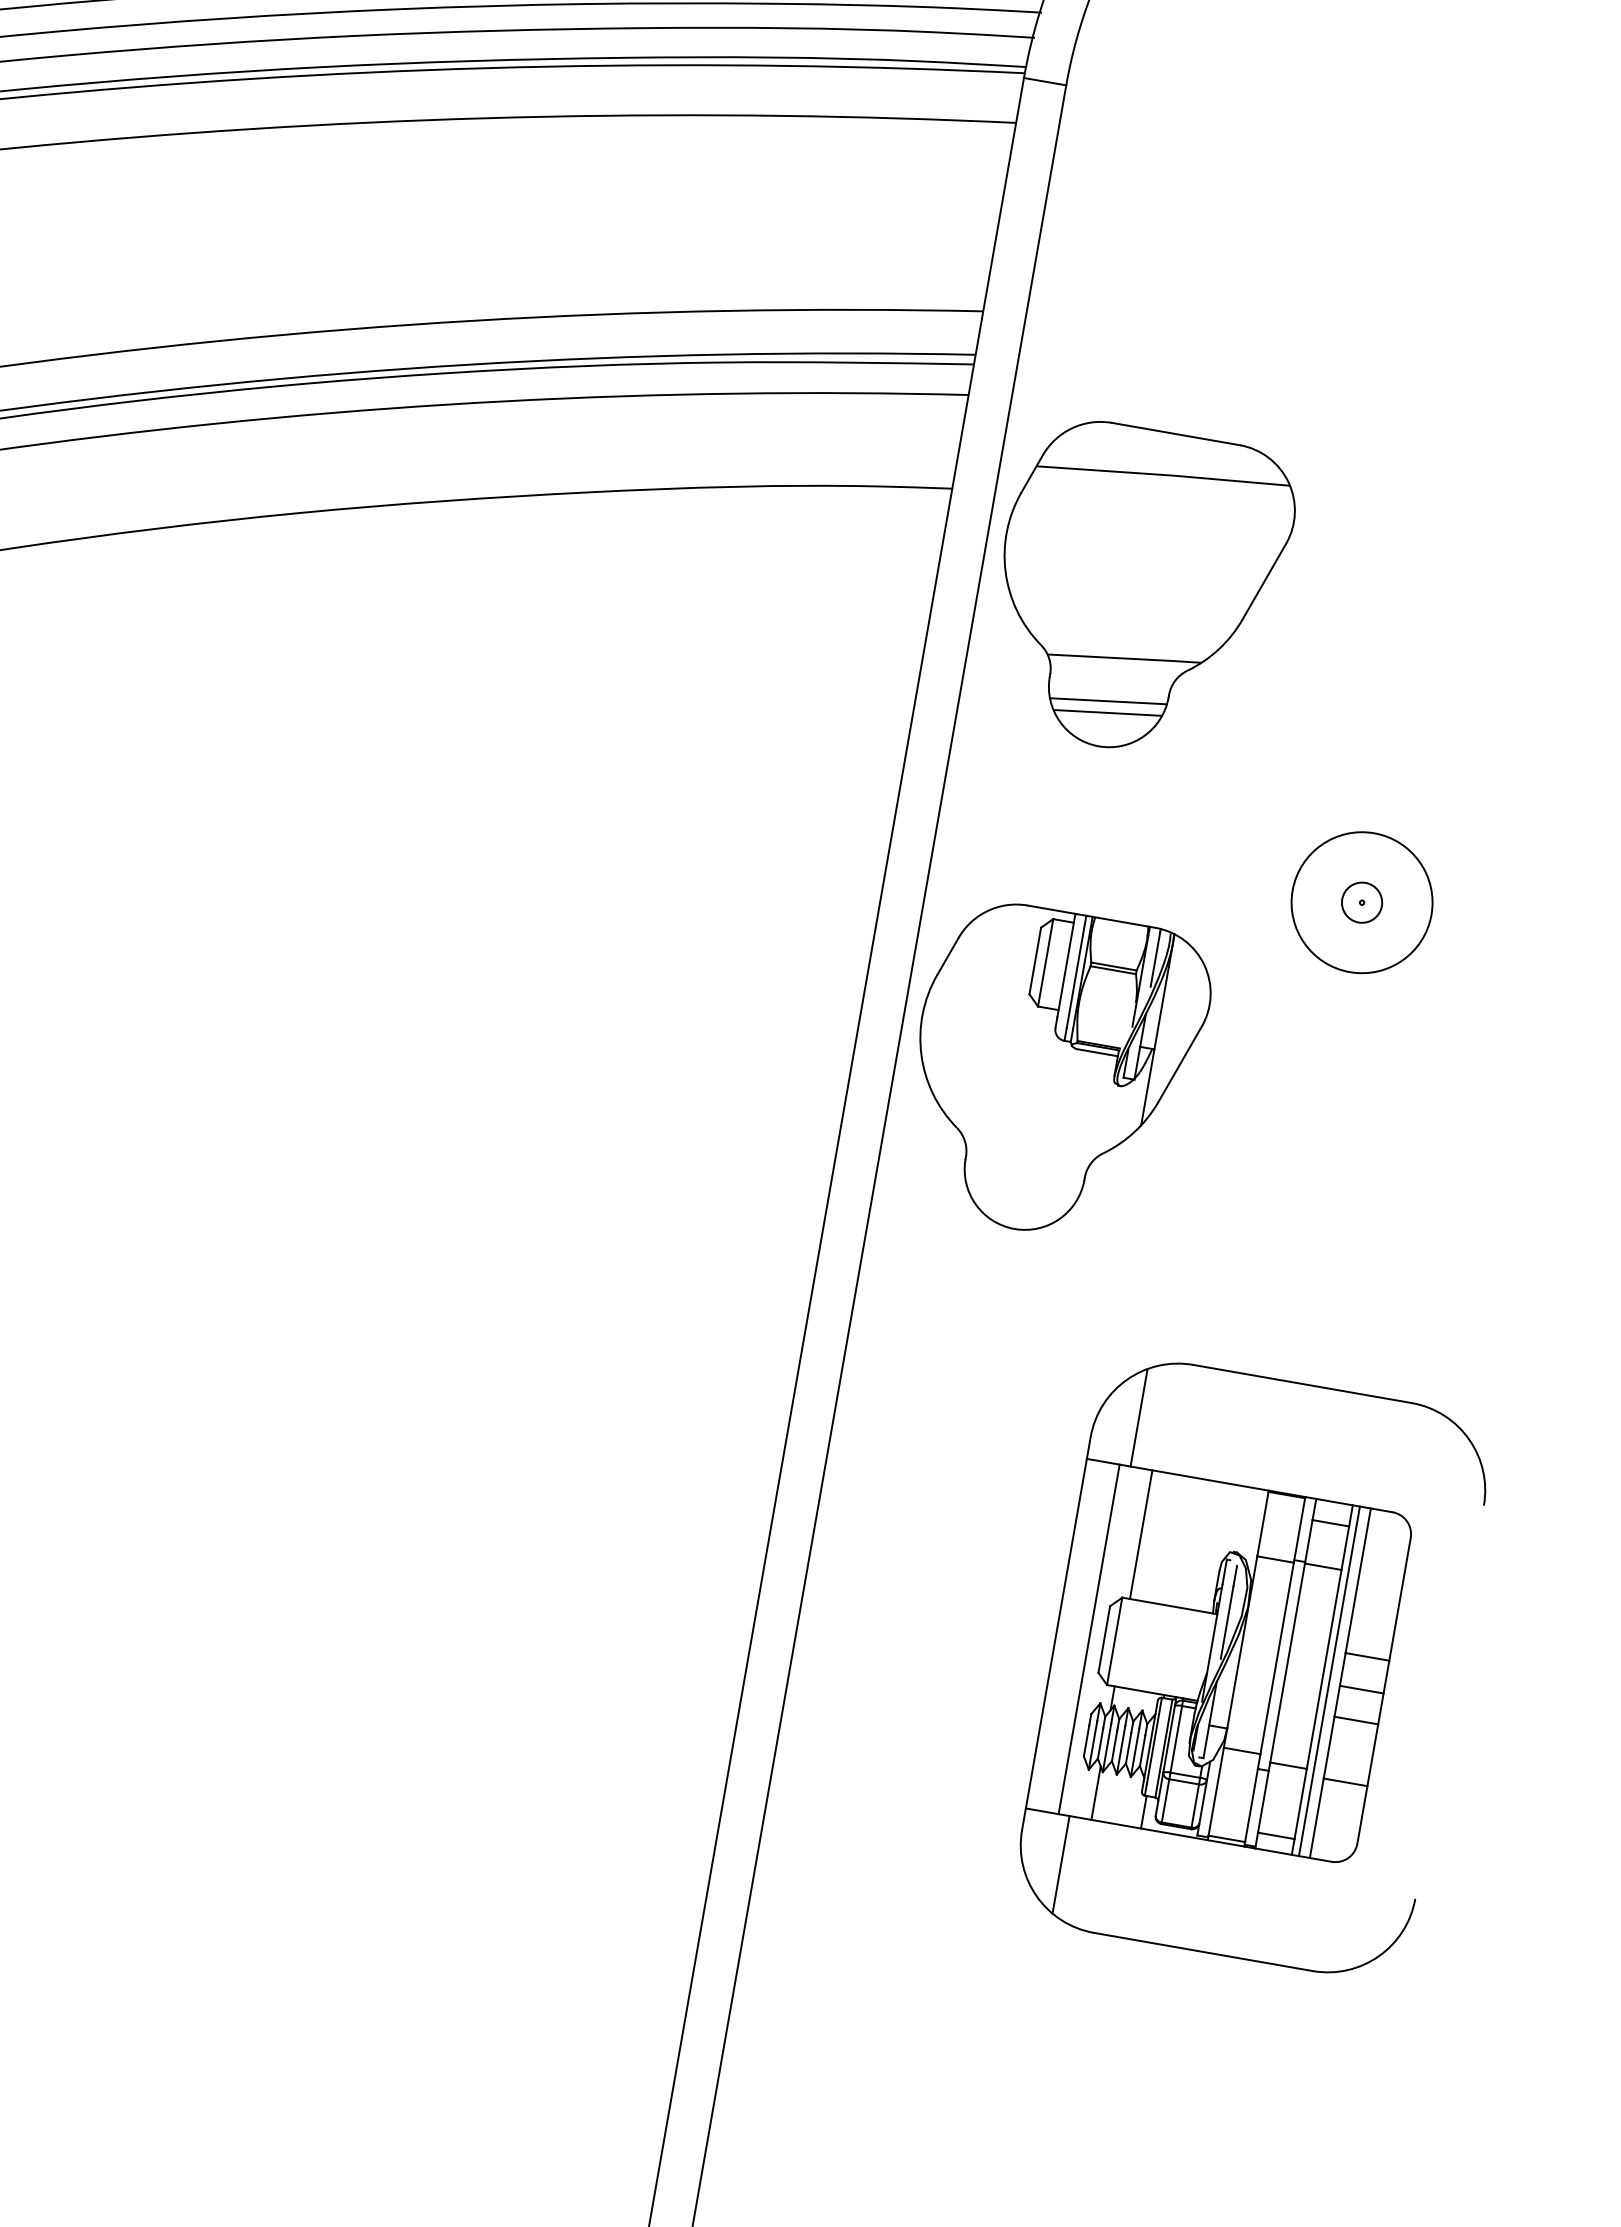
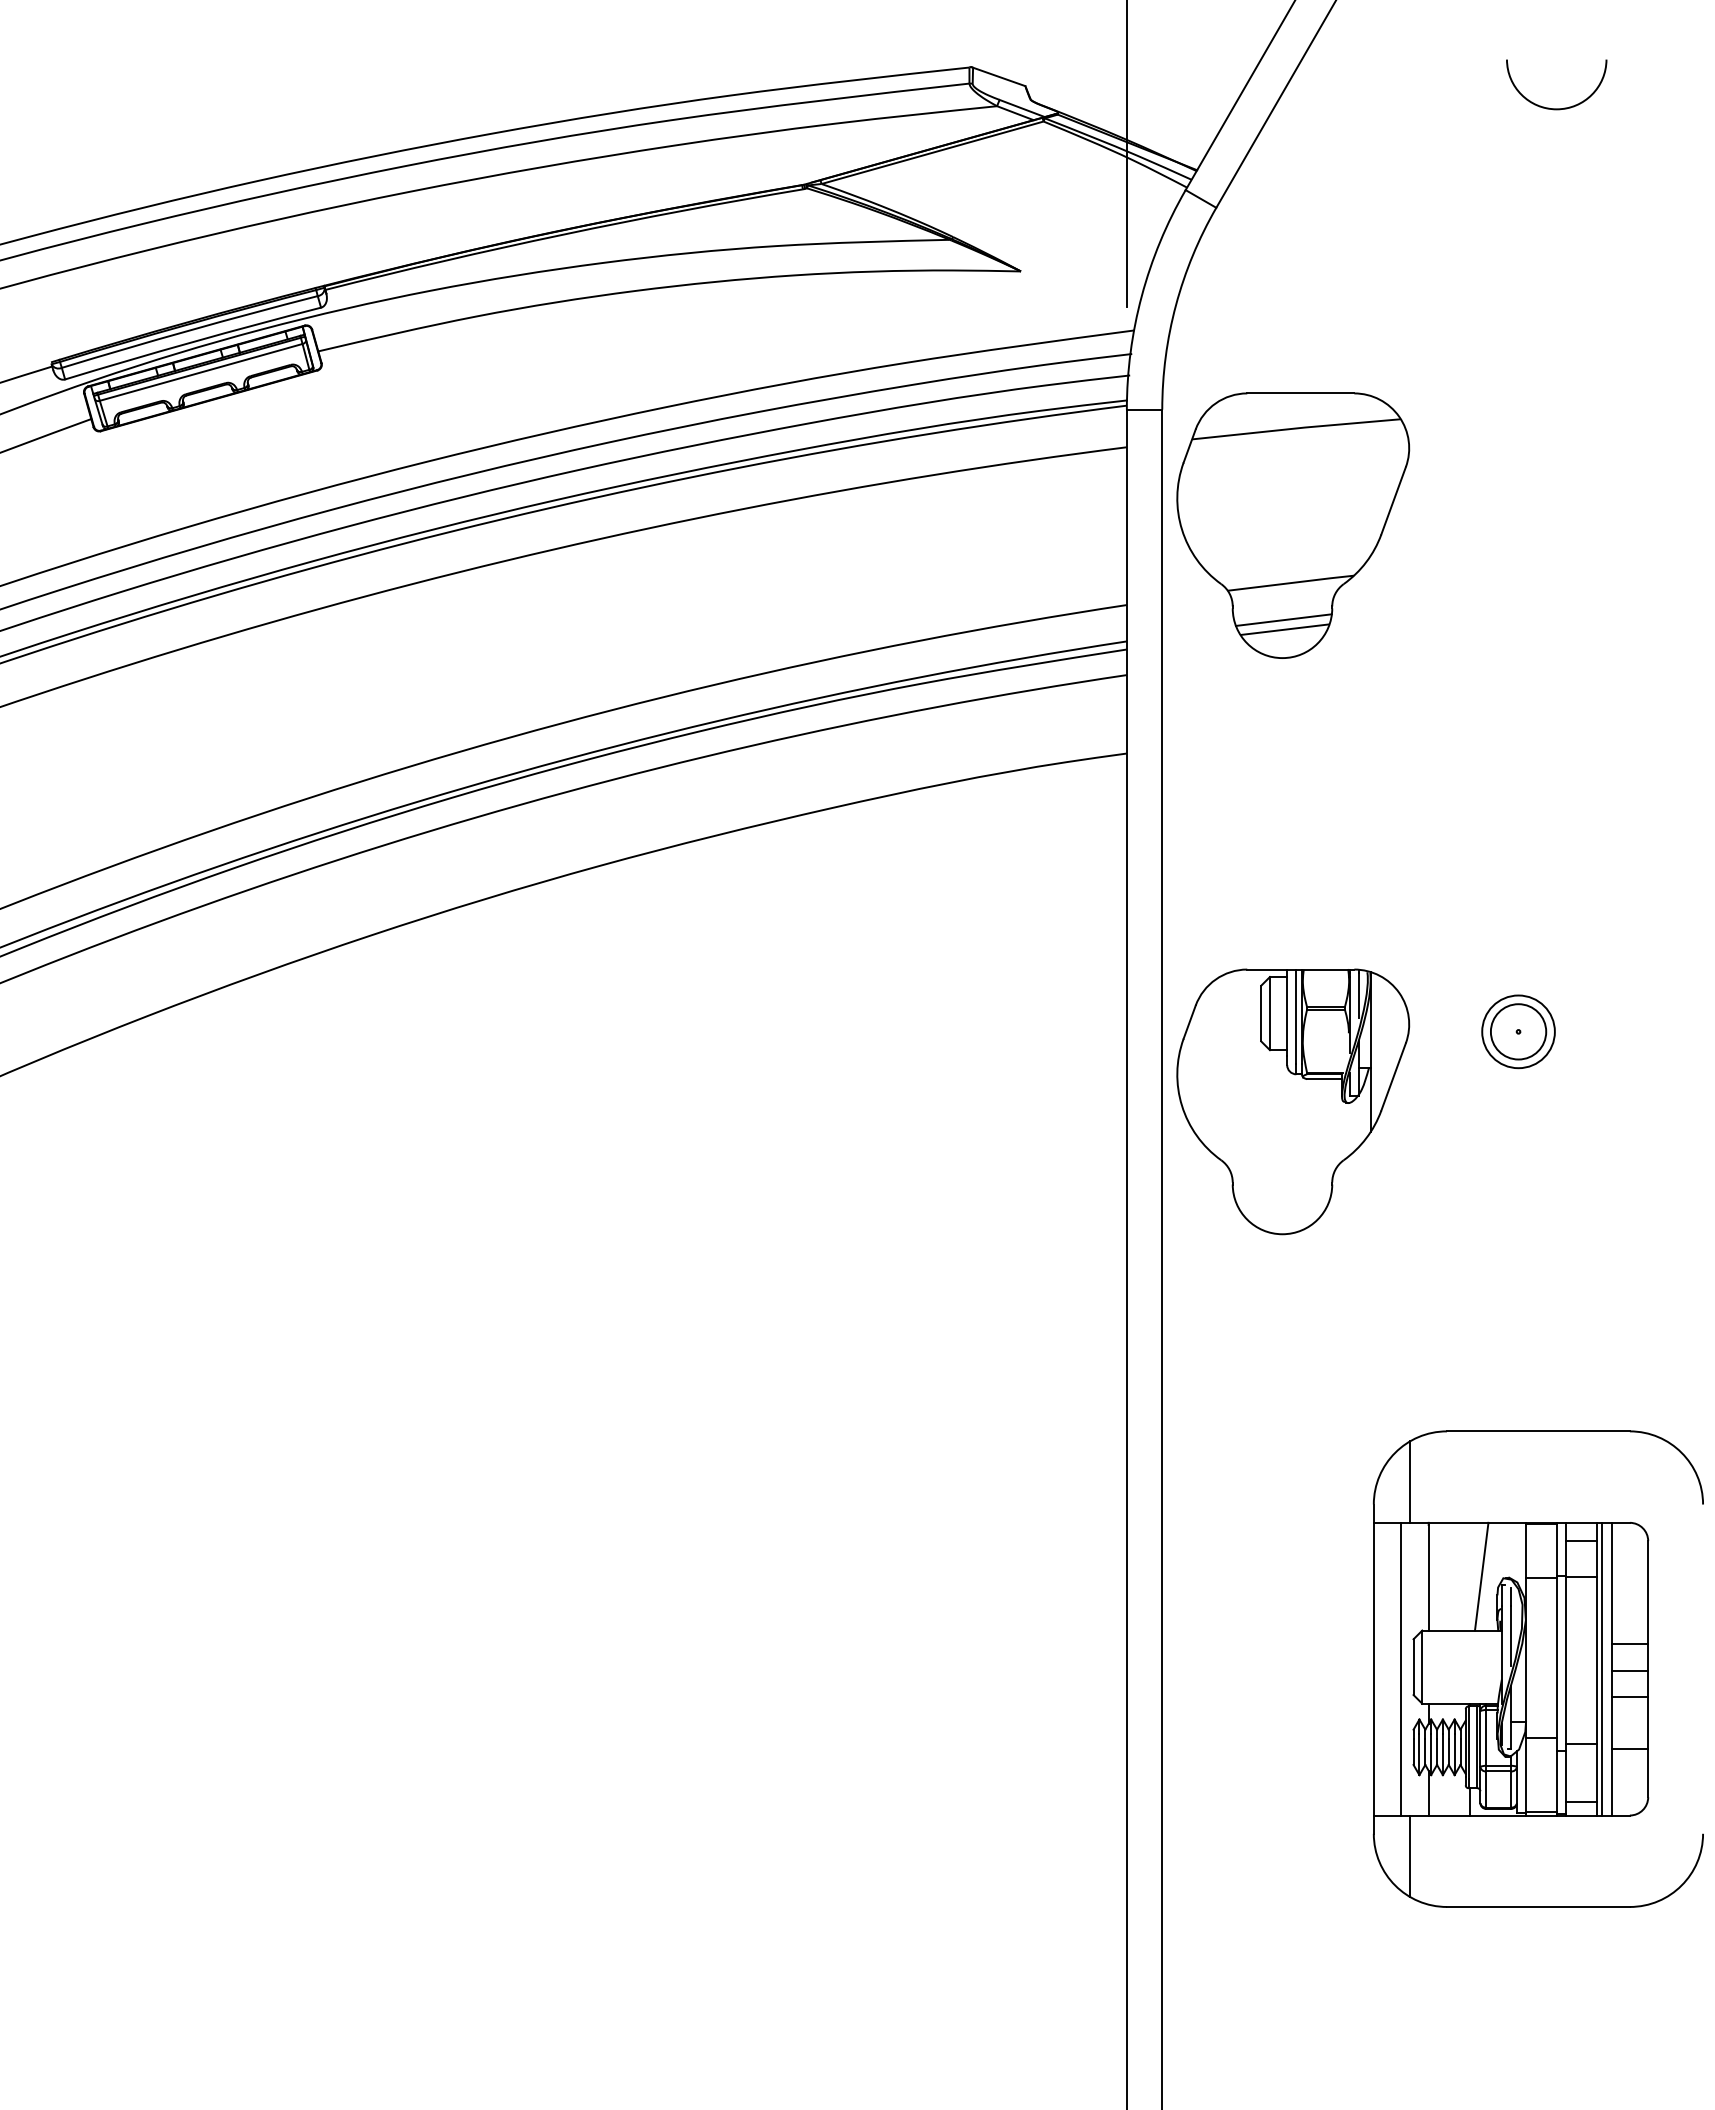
part: (1139, 590) -> (1293, 525), moved
circle: (1362, 902) -> (1518, 1031), size x0.62
circle: (1362, 902) -> (1518, 1031), size x1.67
part: (1055, 1072) -> (1293, 1101), moved
line: (1204, 1545) -> (1481, 1576), added

